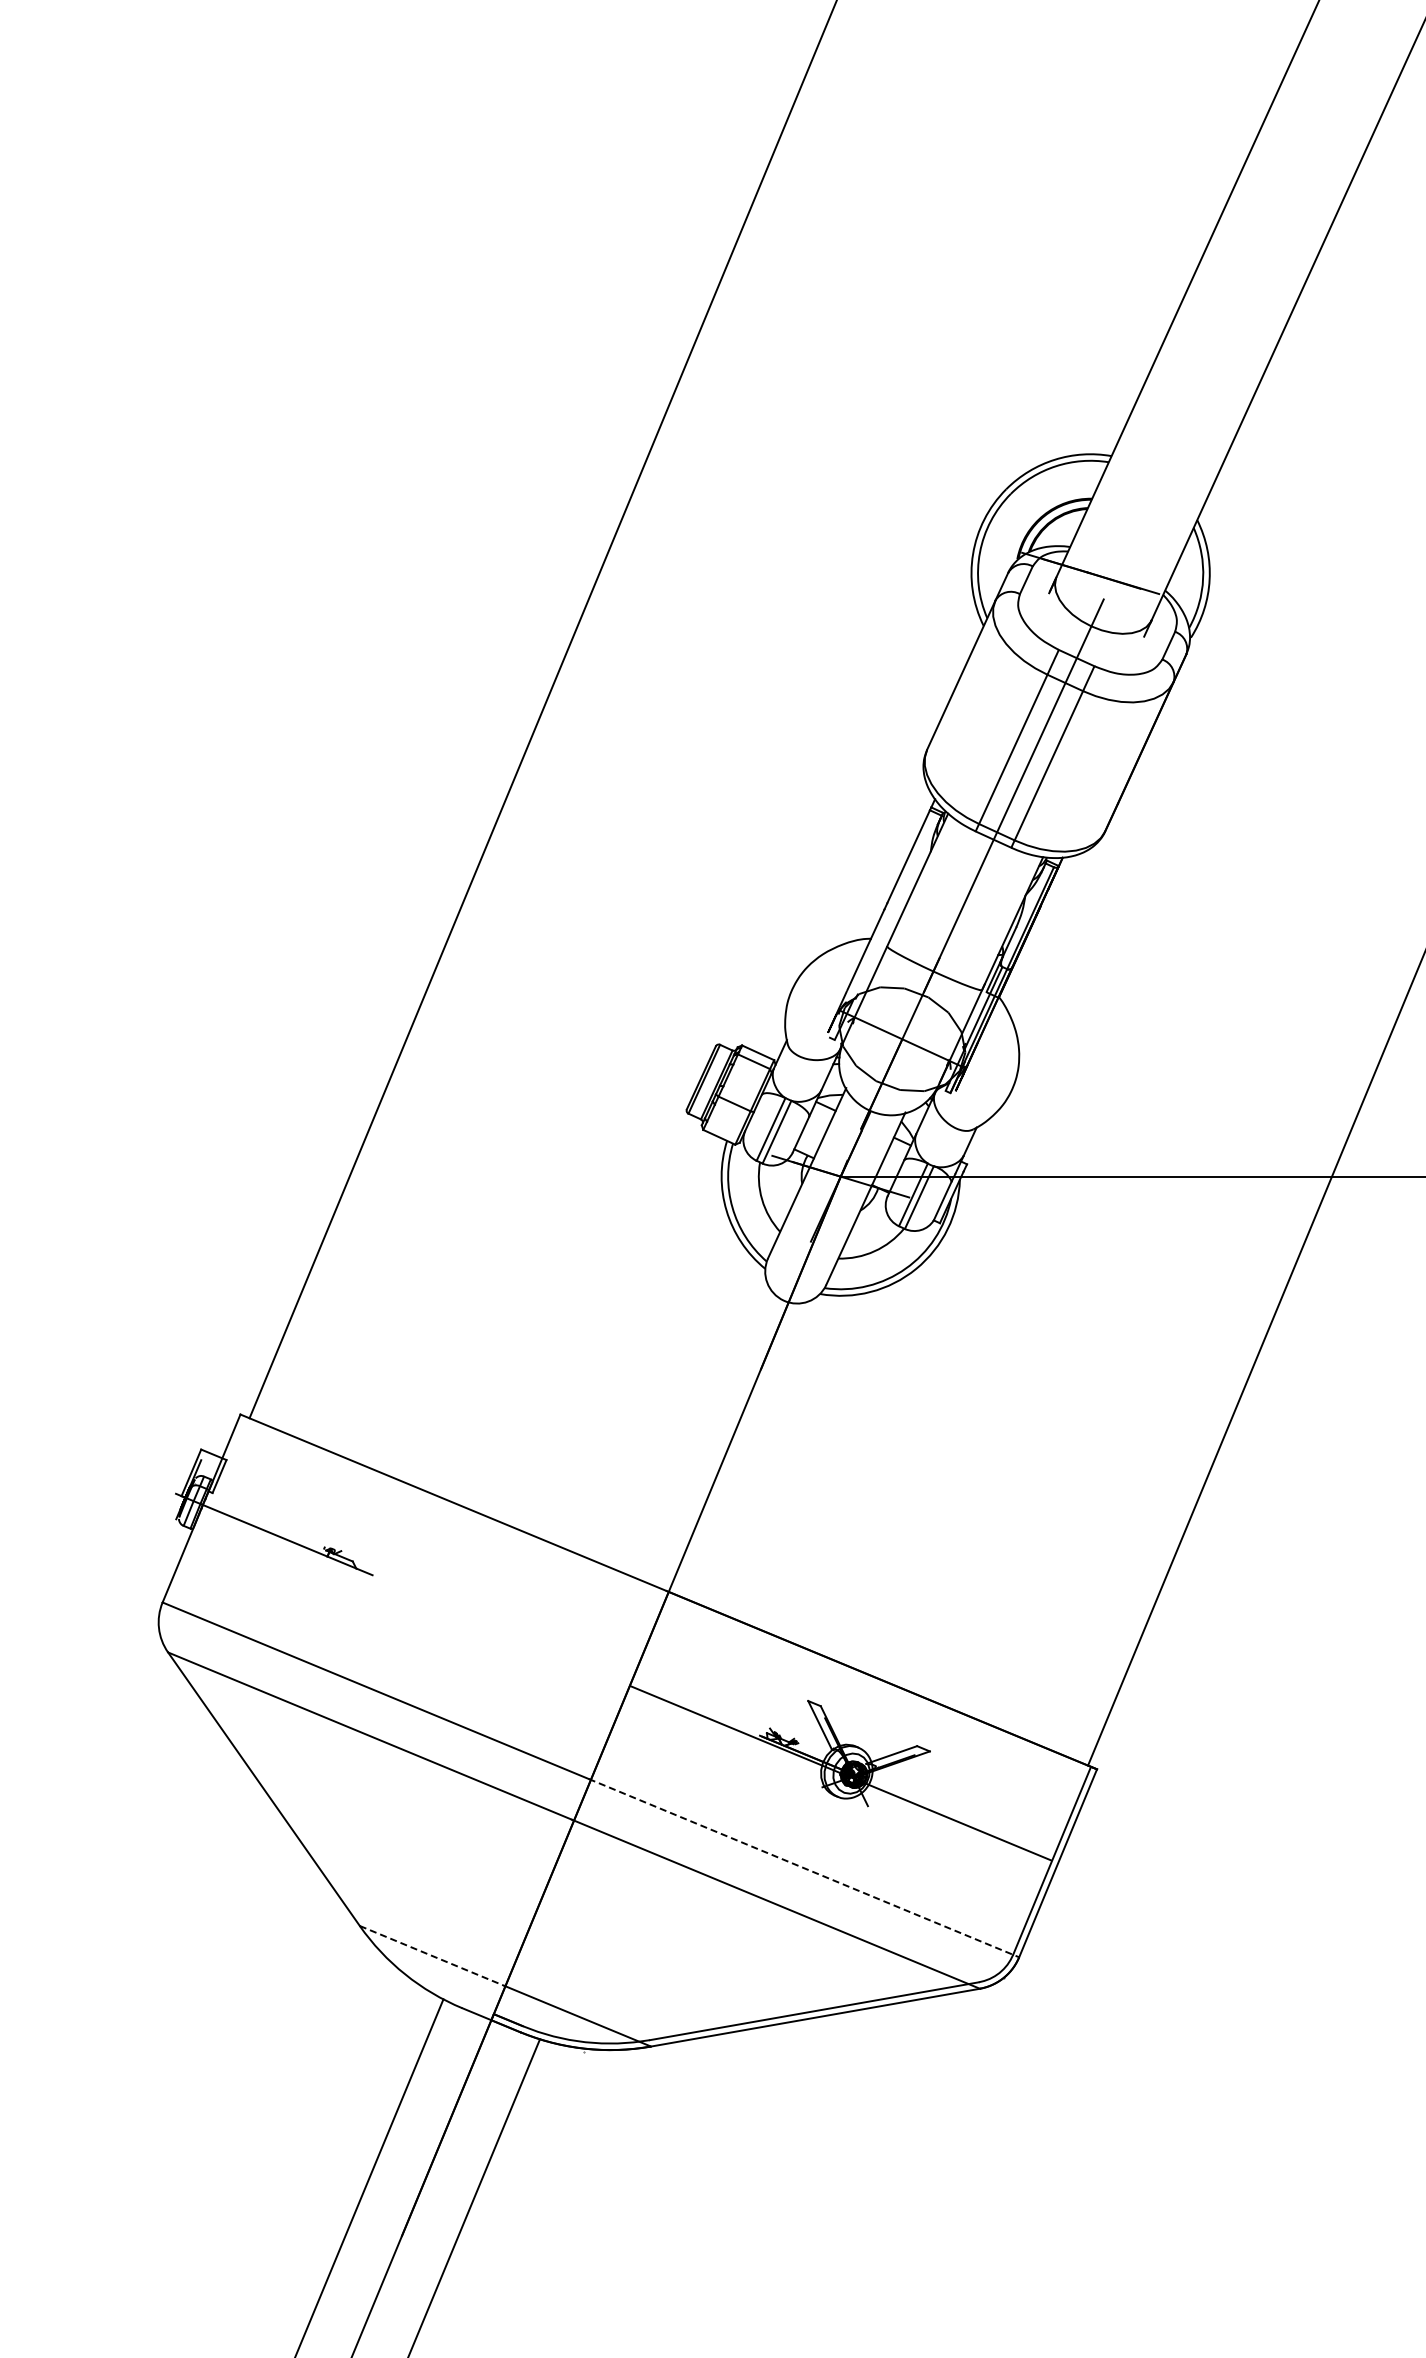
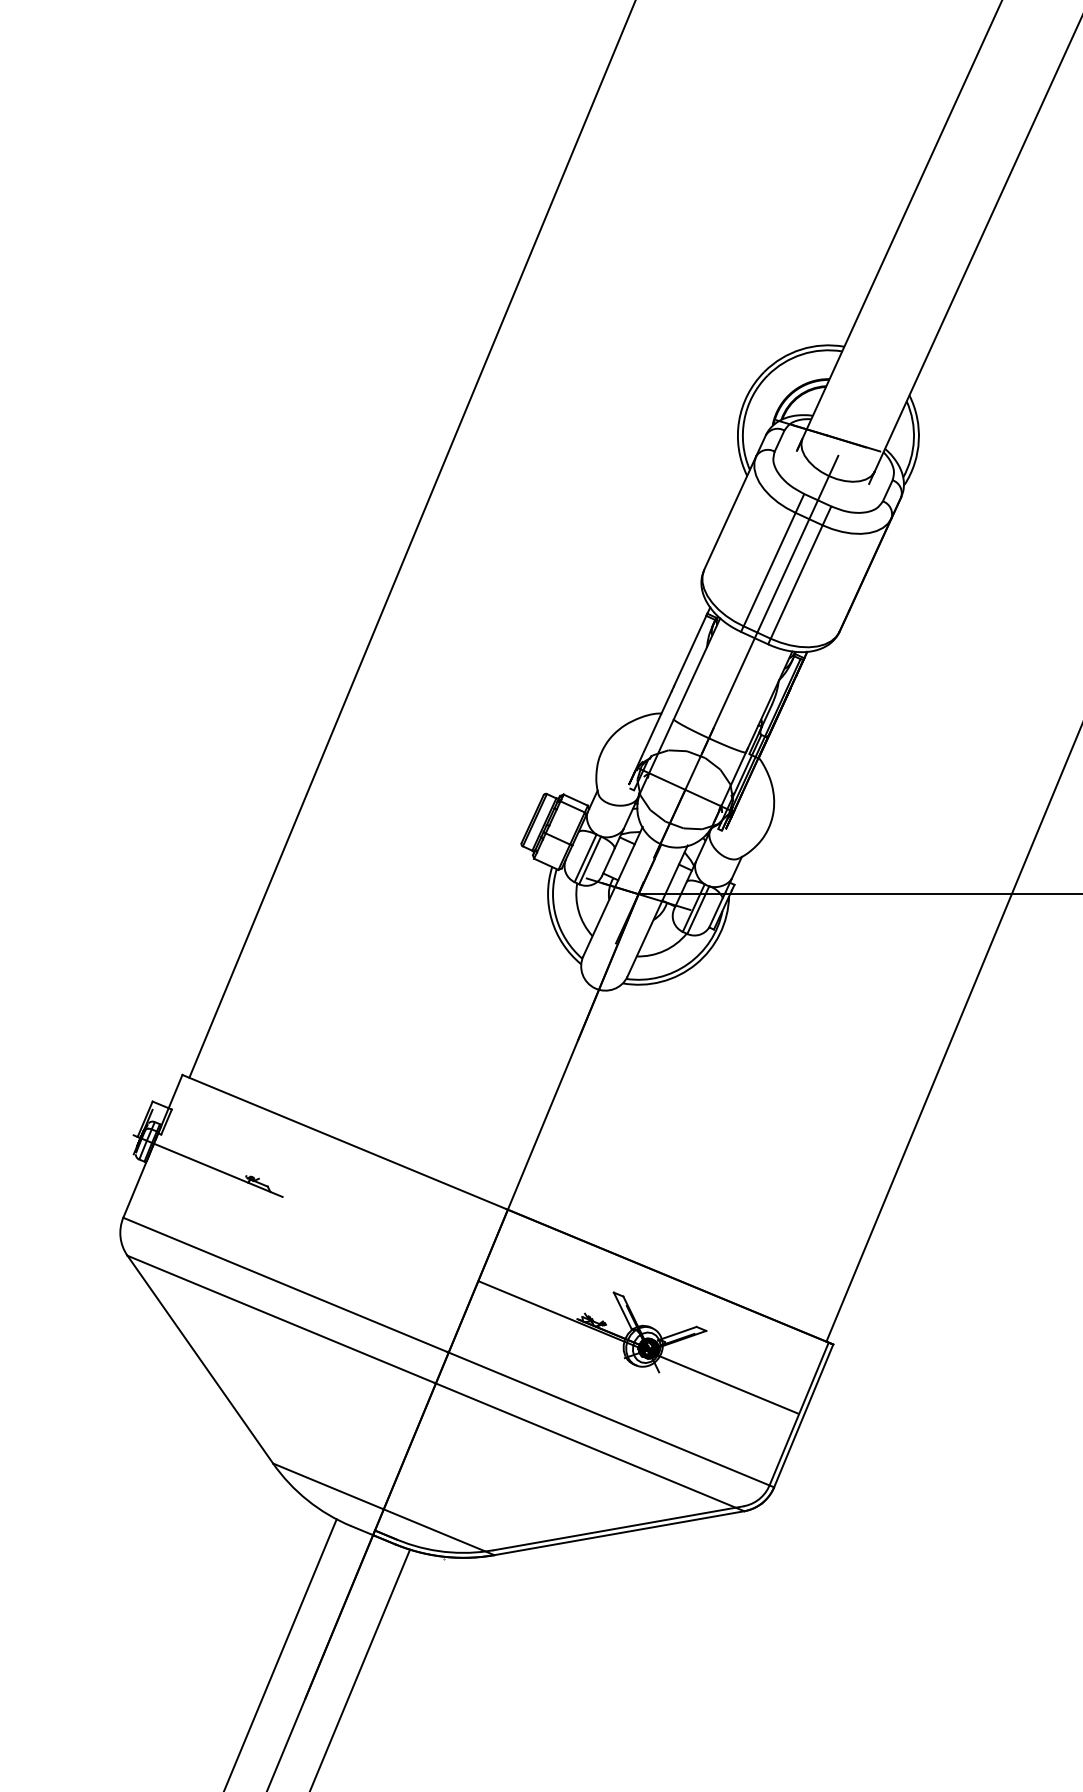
line: (803, 1868) -> (610, 1419), dashed -> solid
line: (432, 1956) -> (328, 1486), dashed -> solid

